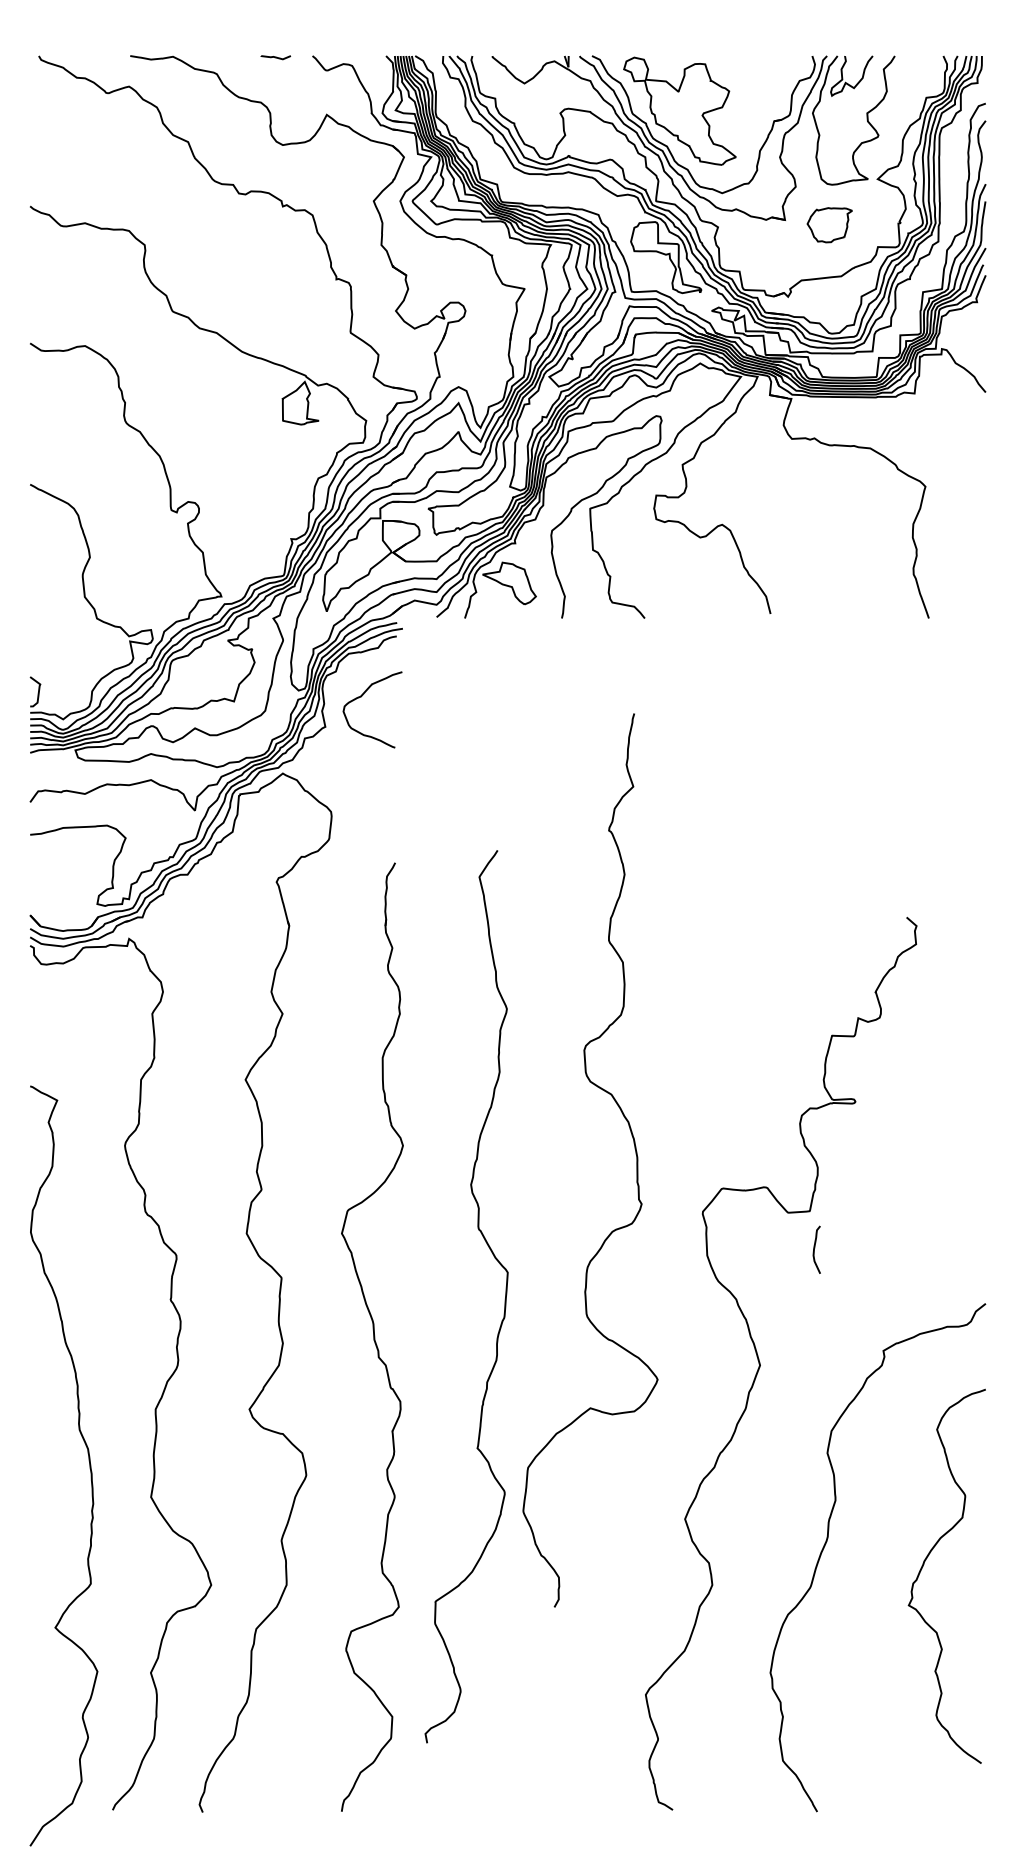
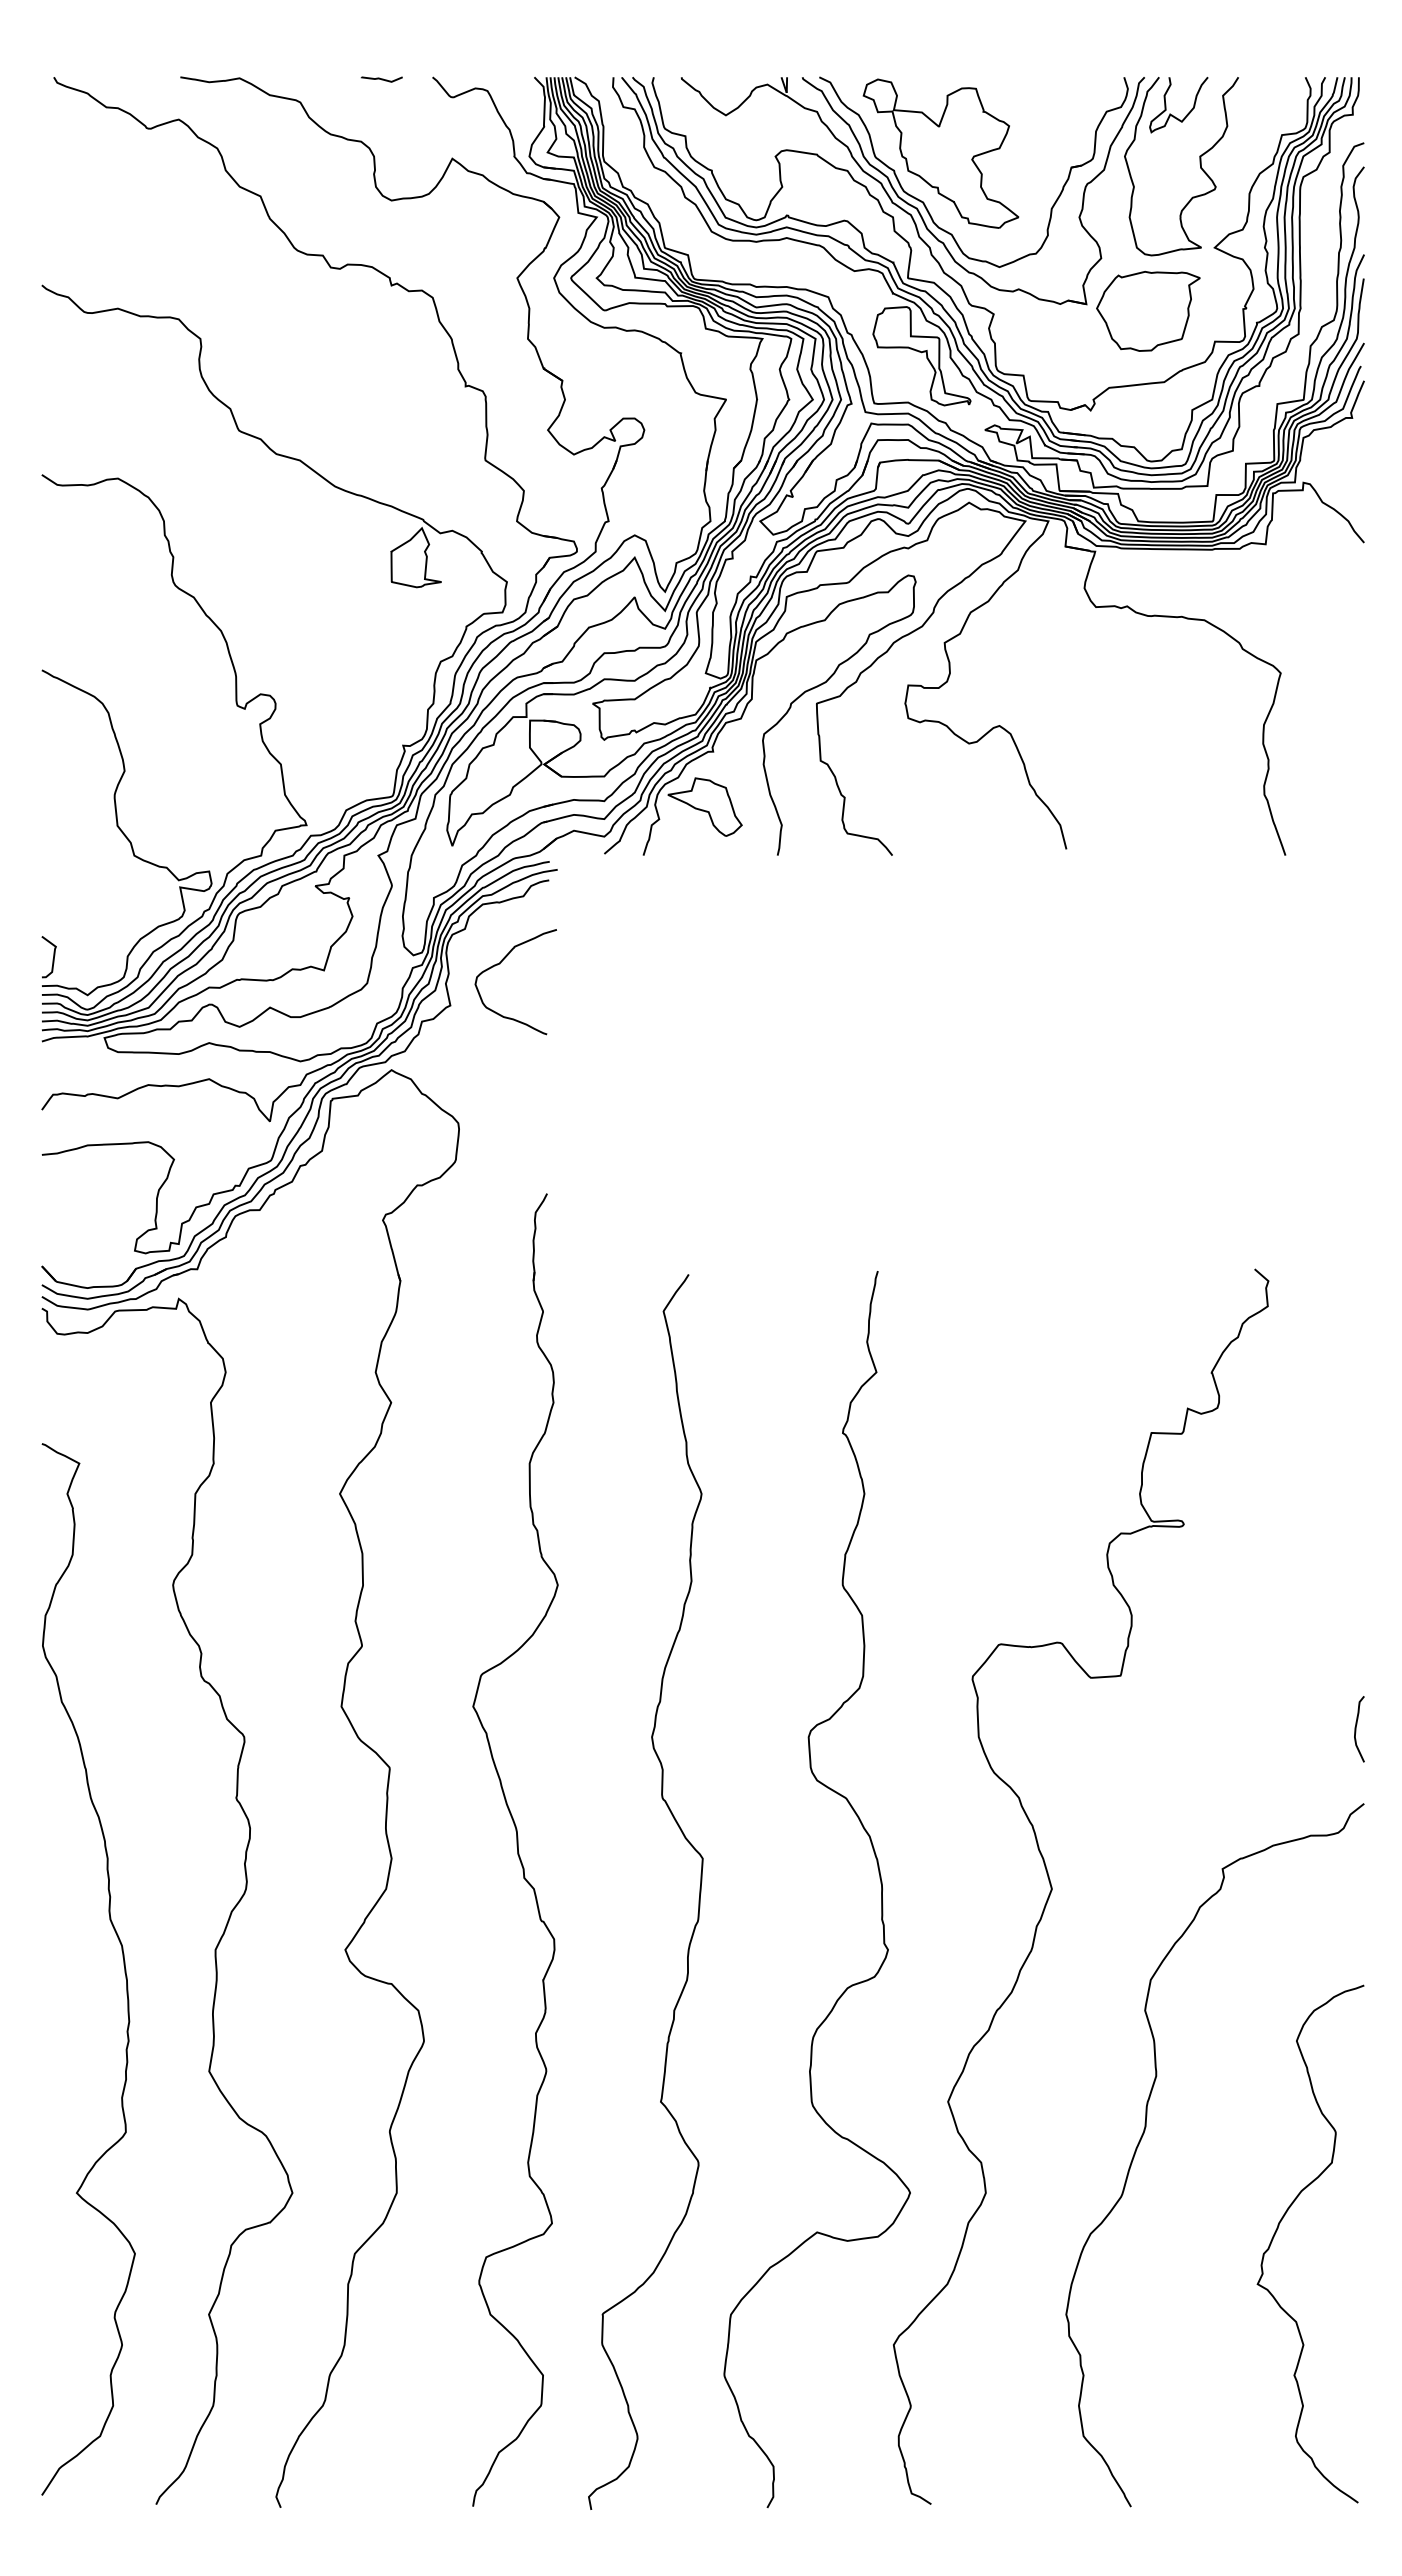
part: (829, 225) -> (1148, 311), size x1.67
curve: (635, 1152) -> (879, 1878), moved
curve: (814, 1250) -> (1356, 1729), moved
curve: (504, 1302) -> (698, 1899), moved
curve: (89, 1463) -> (123, 1965), moved
curve: (923, 1565) -> (1278, 2228), moved

